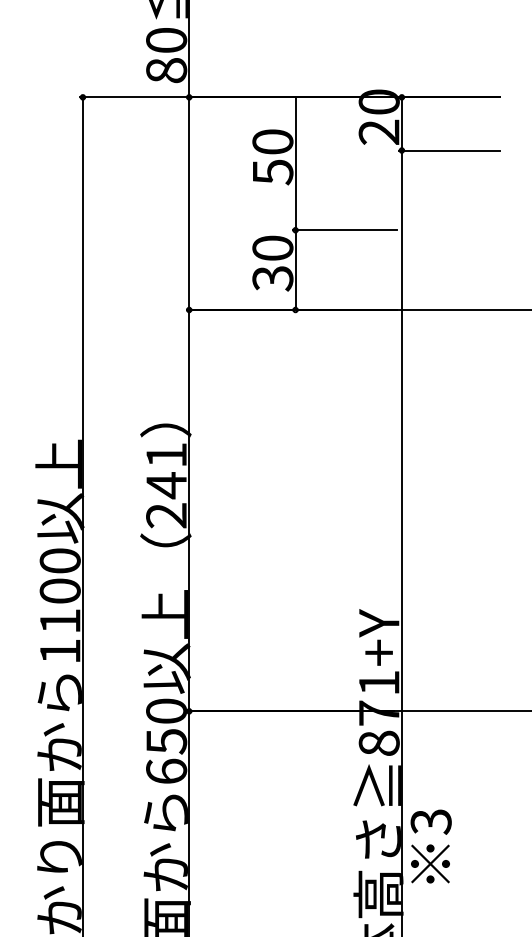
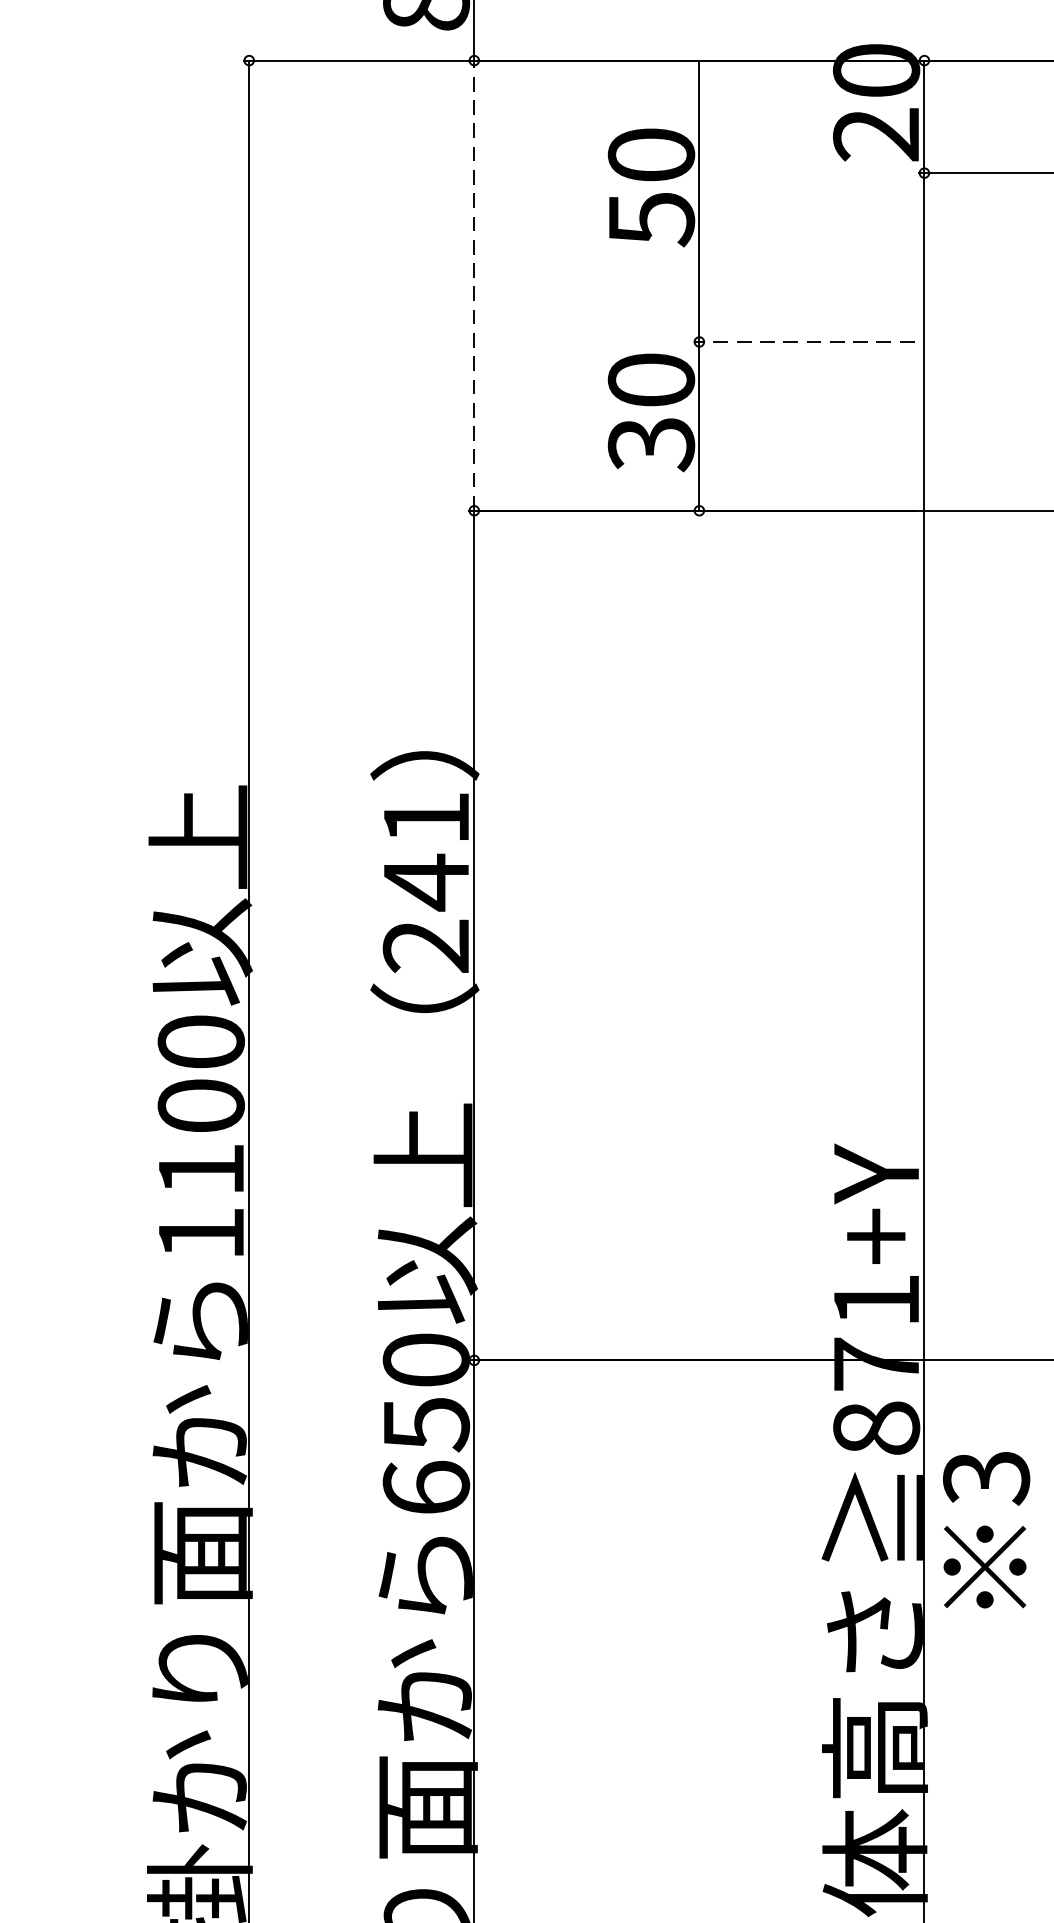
line: (189, 203) -> (474, 285), solid -> dashed
line: (344, 230) -> (802, 342), solid -> dashed
text: (430, 846) -> (985, 1530), moved

